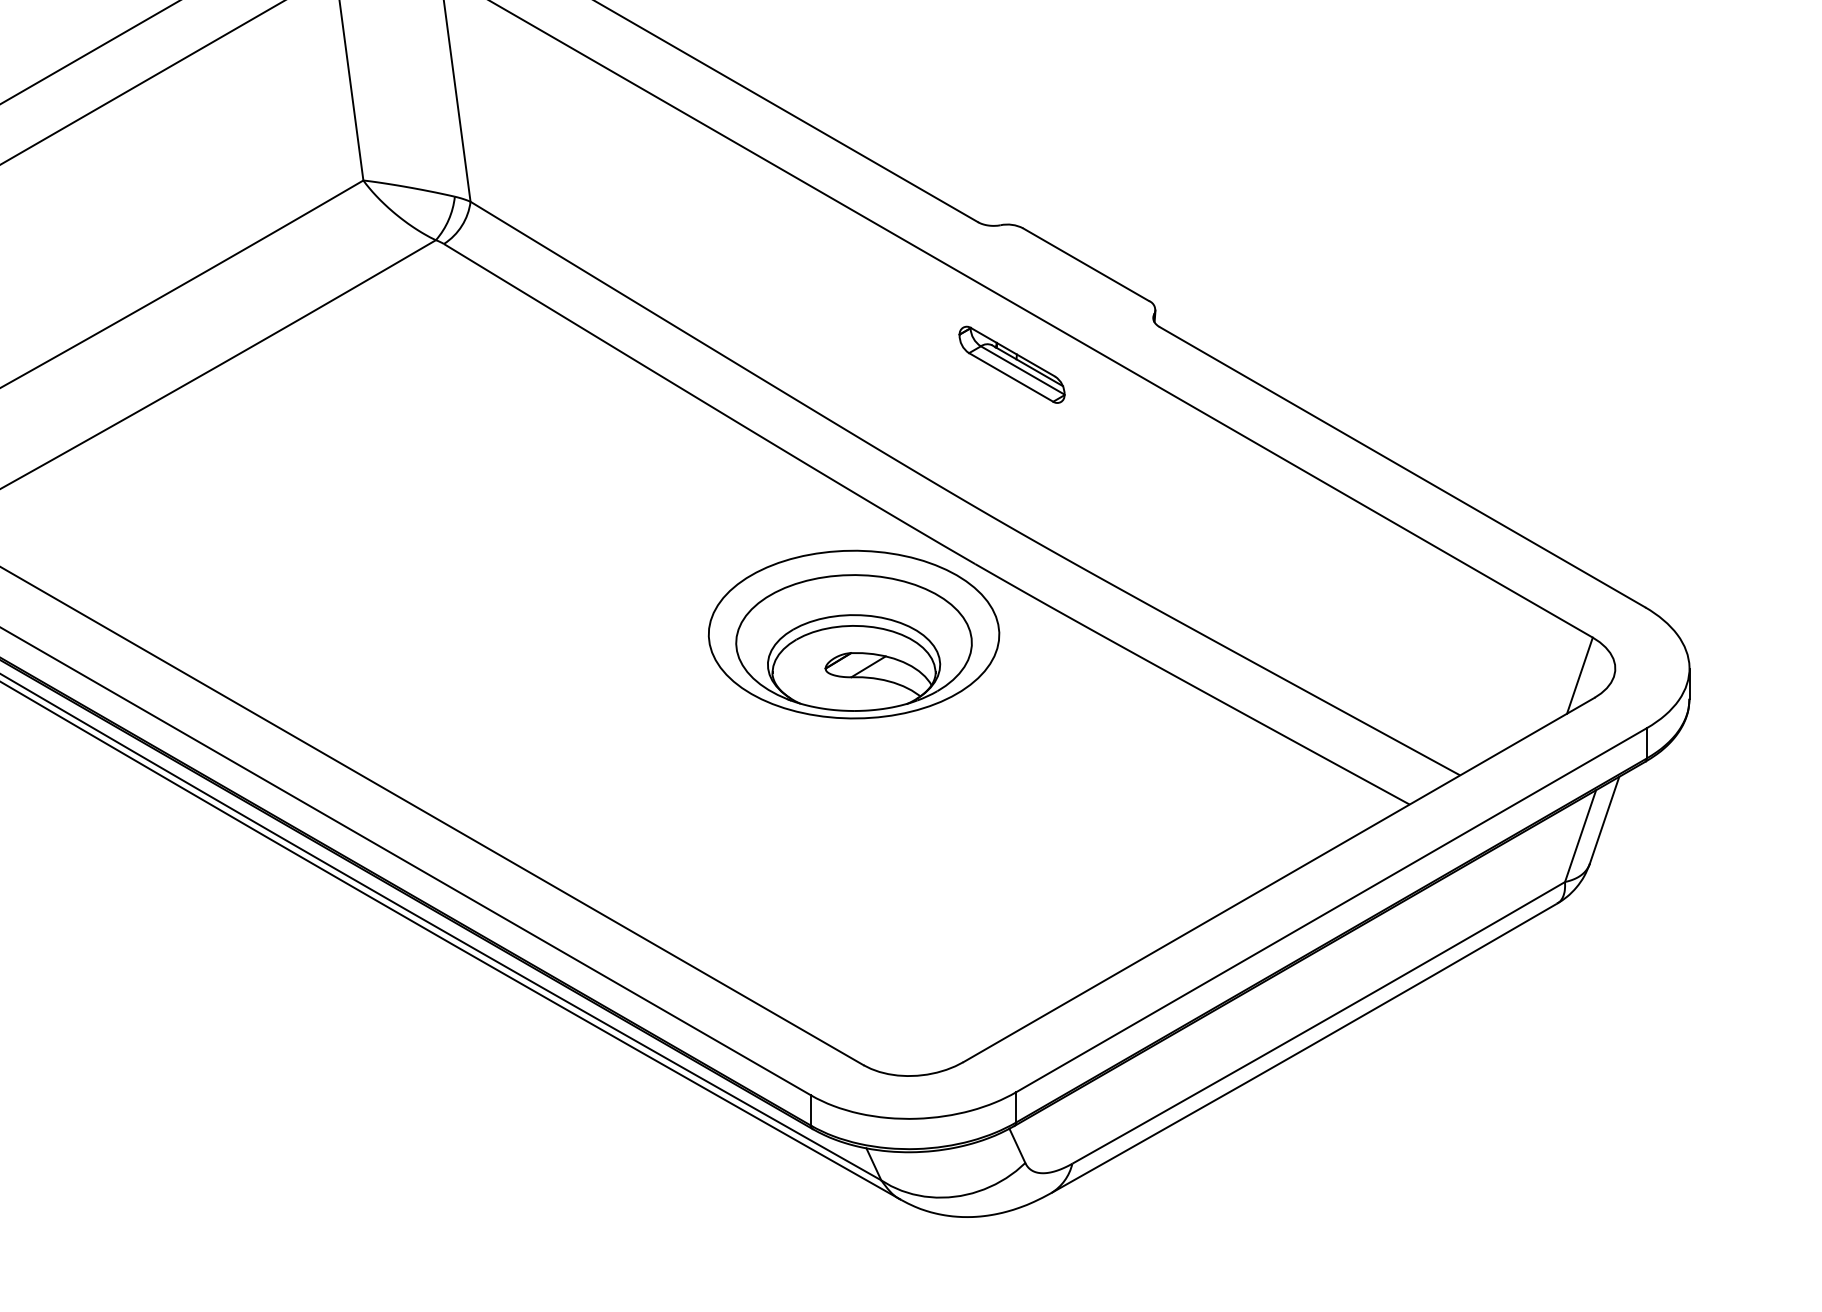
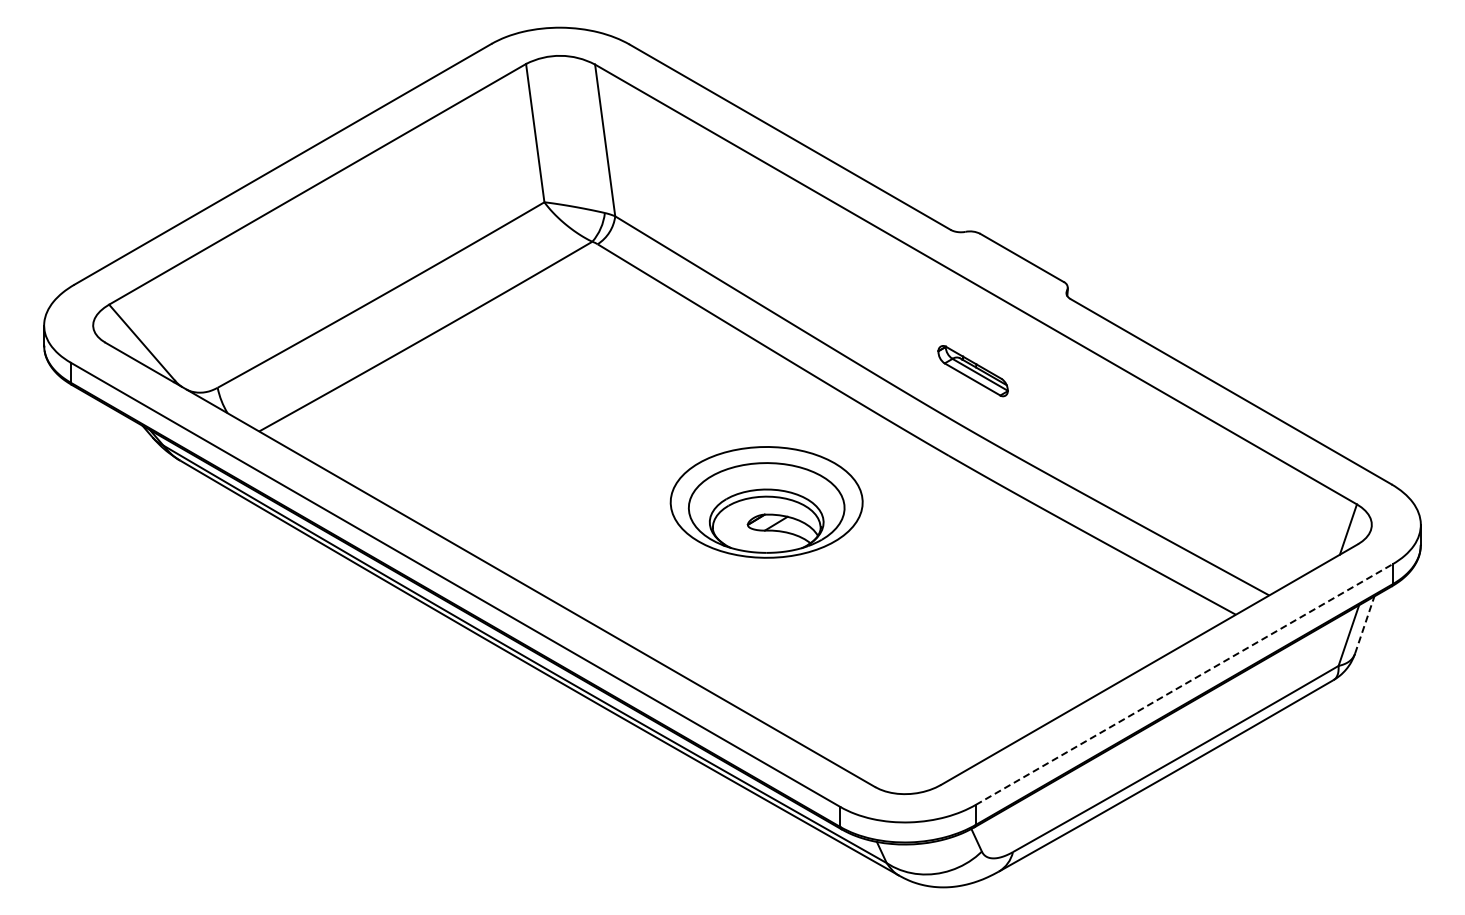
part: (1011, 365) -> (972, 371), moved
part: (853, 634) -> (766, 502), moved
line: (1604, 819) -> (1364, 624), solid -> dashed
line: (1331, 910) -> (1184, 684), solid -> dashed

